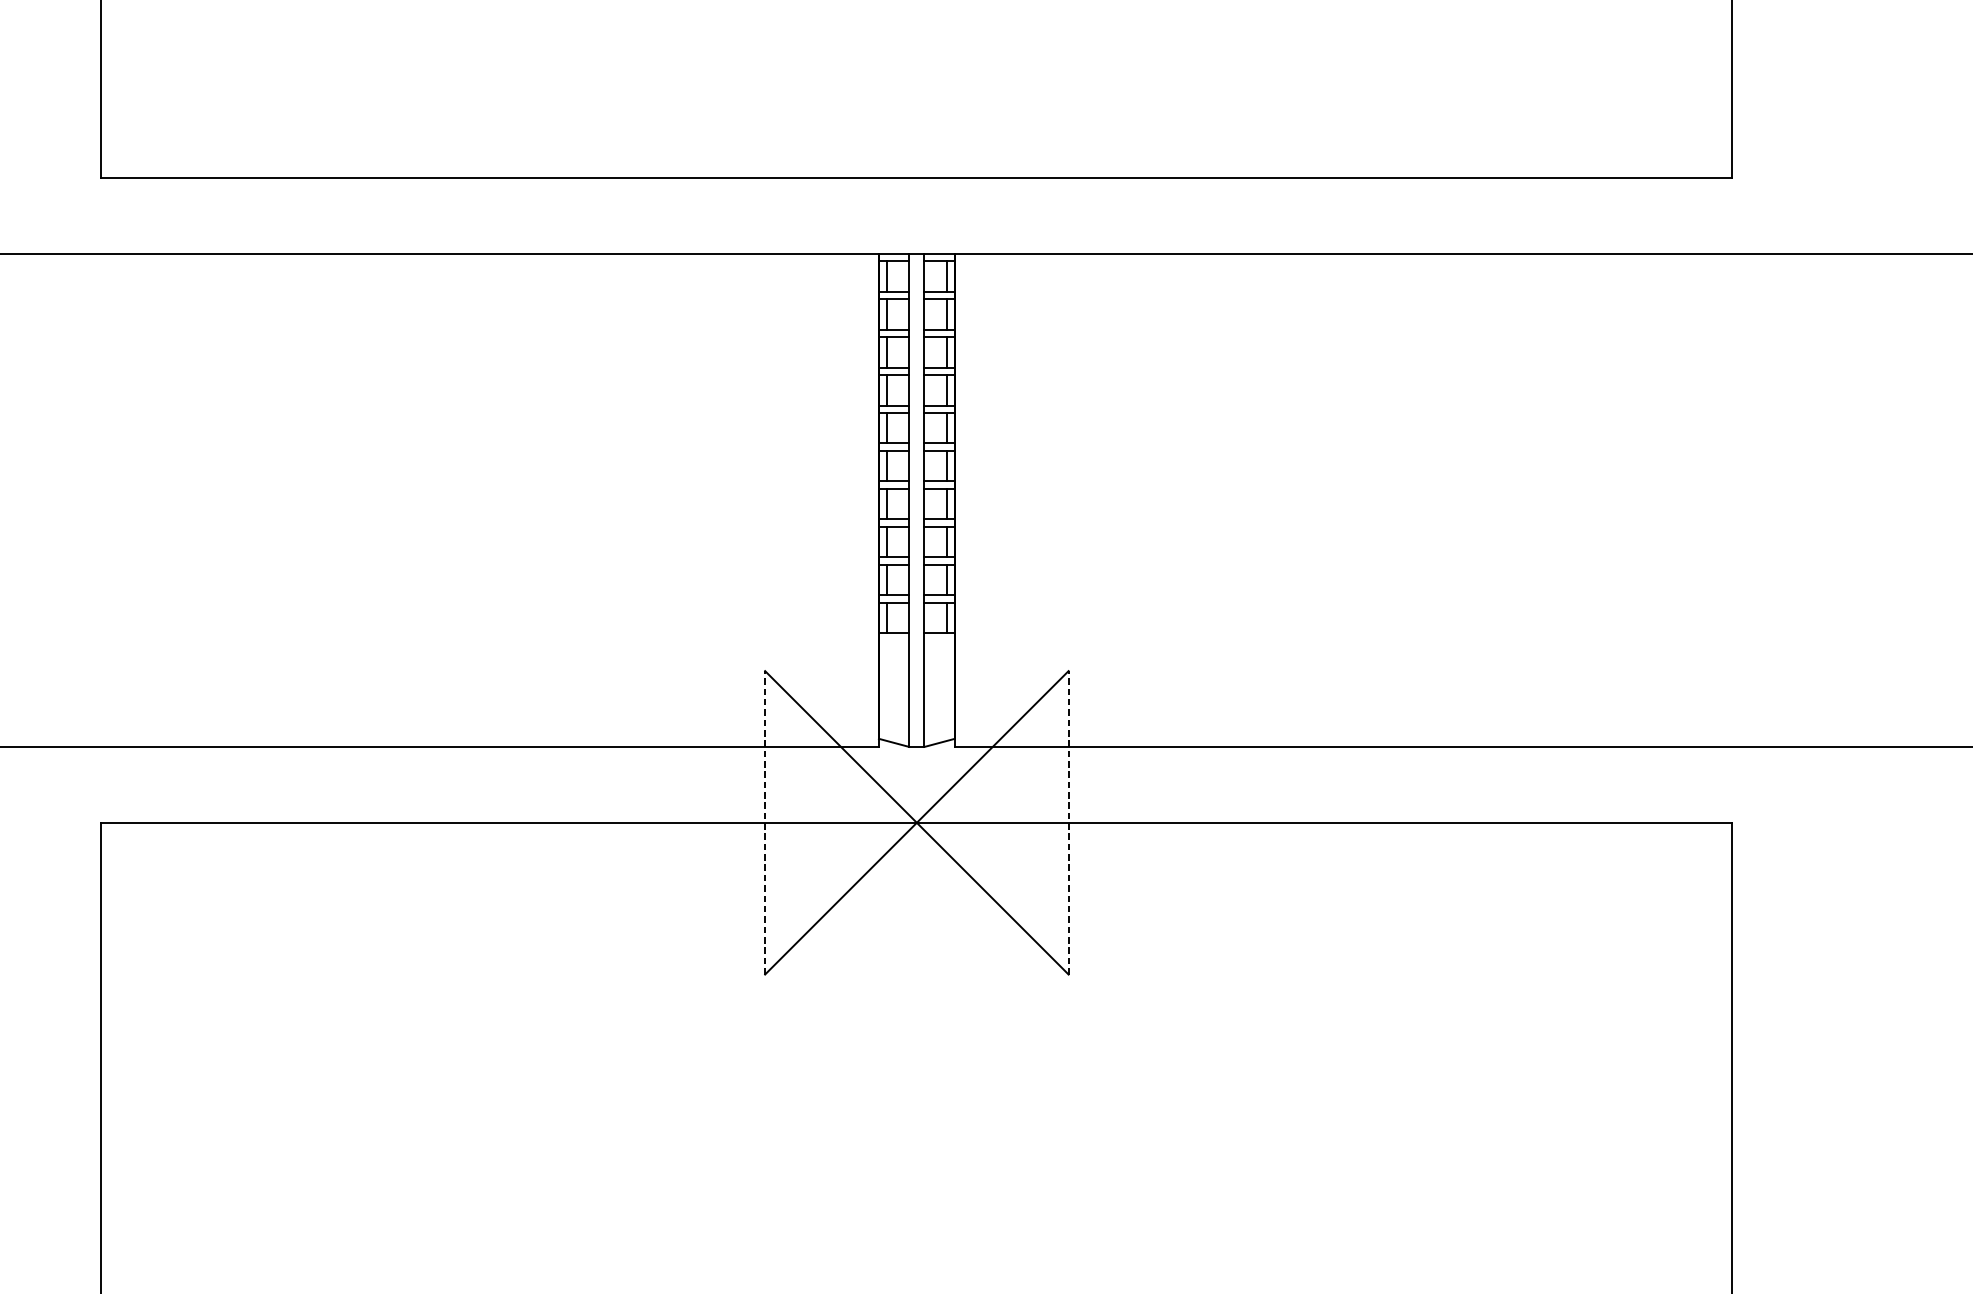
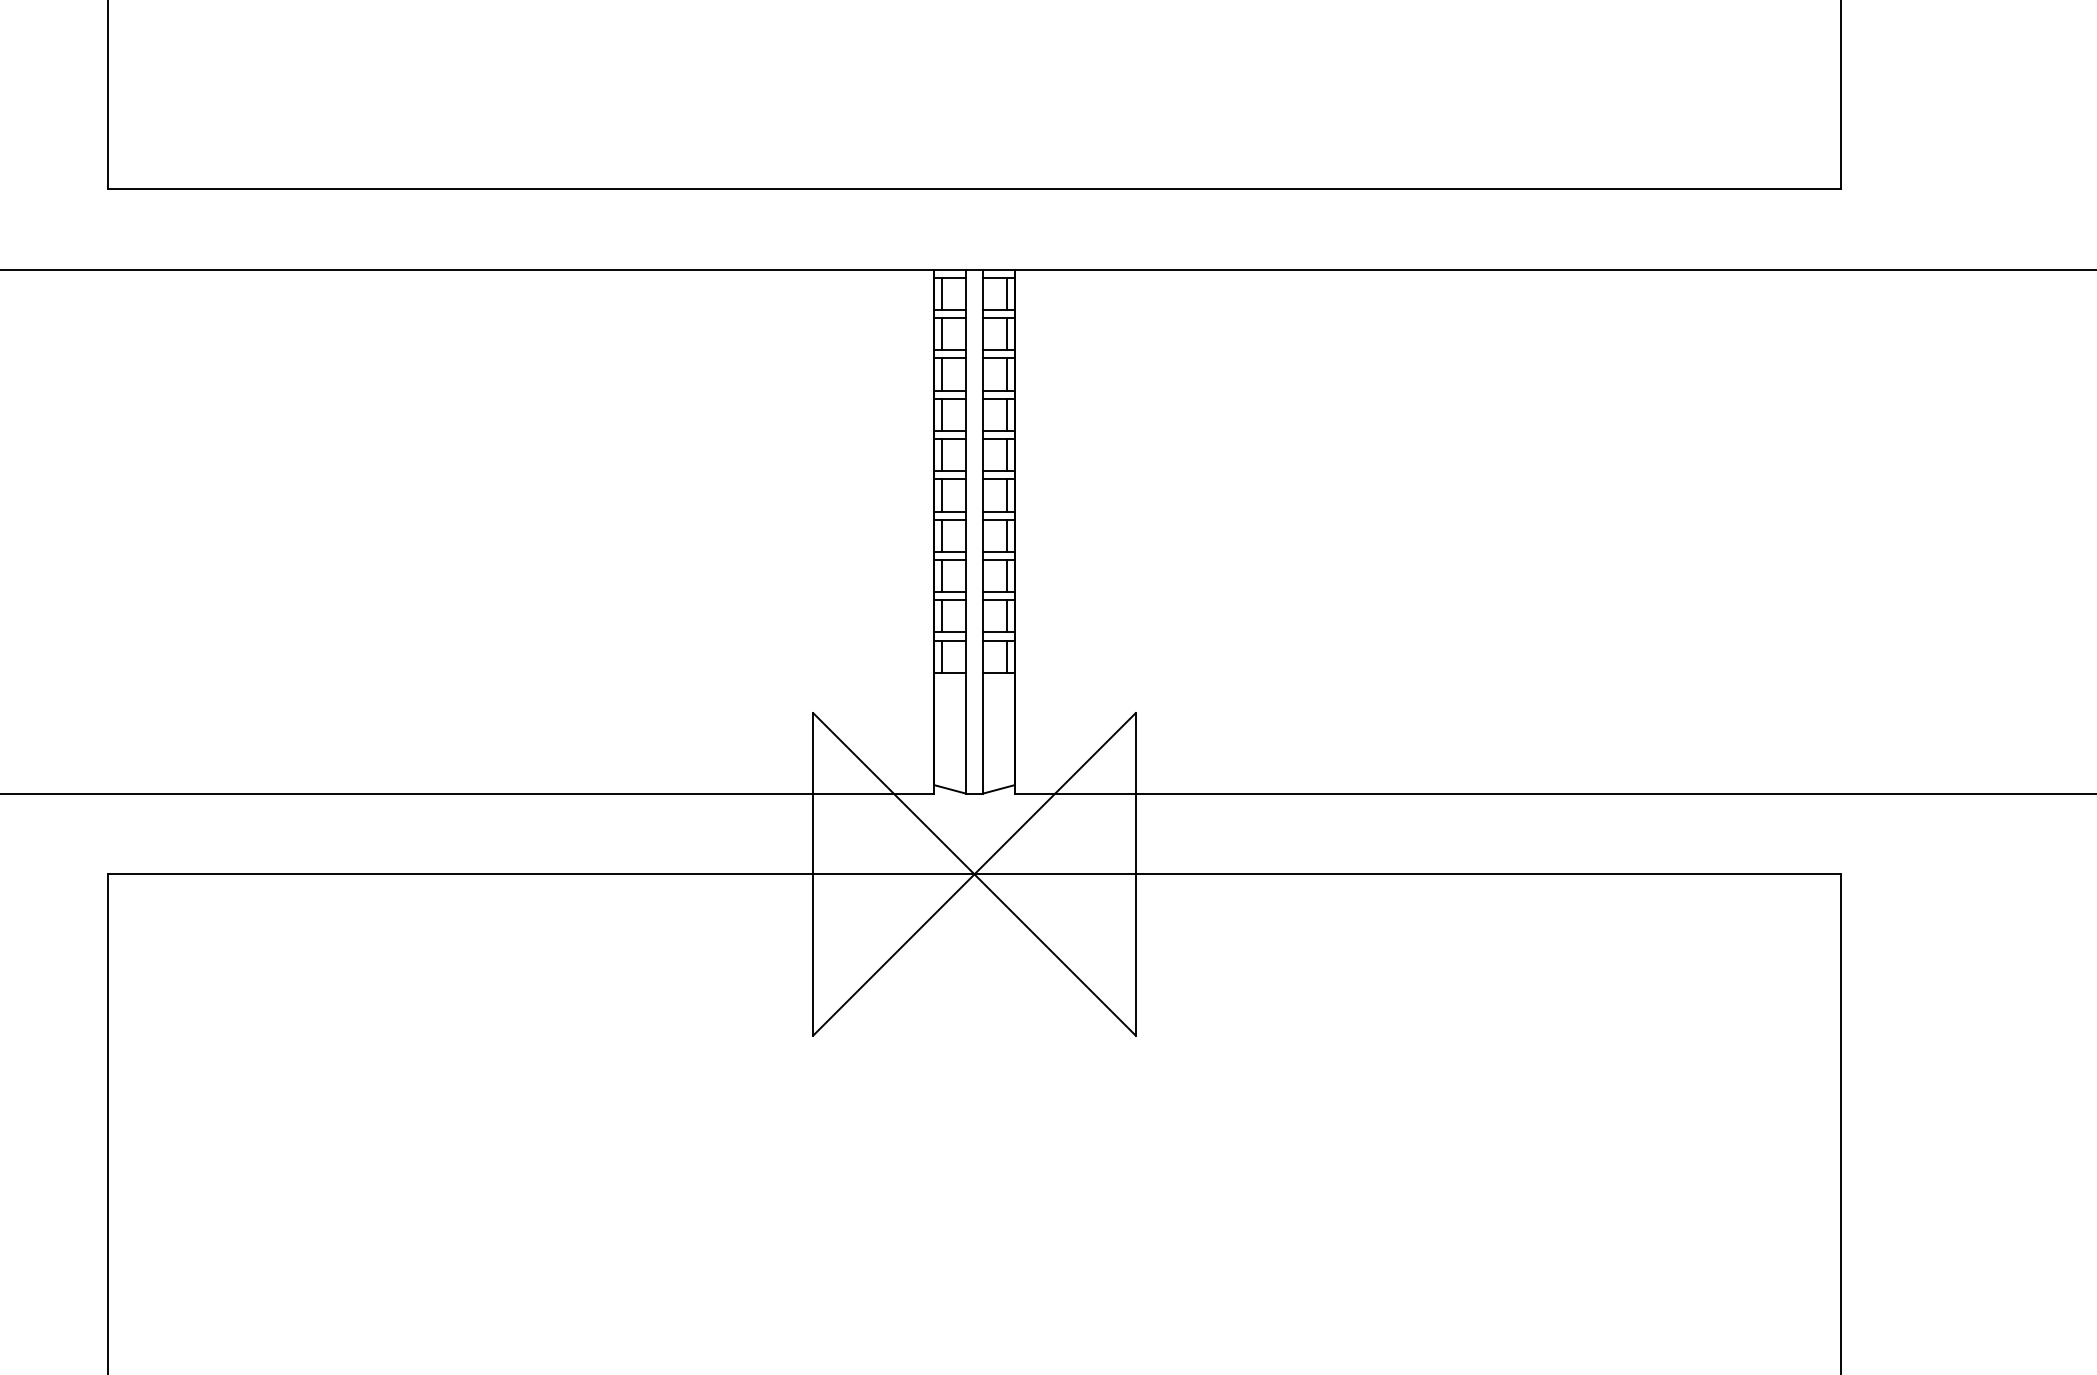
line: (765, 821) -> (813, 873), dashed -> solid
line: (1068, 821) -> (1135, 873), dashed -> solid

